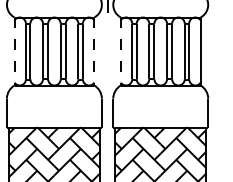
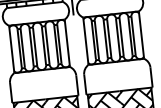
line: (14, 51) -> (11, 49), dashed -> solid
line: (94, 51) -> (67, 43), dashed -> solid
line: (120, 51) -> (85, 41), dashed -> solid

